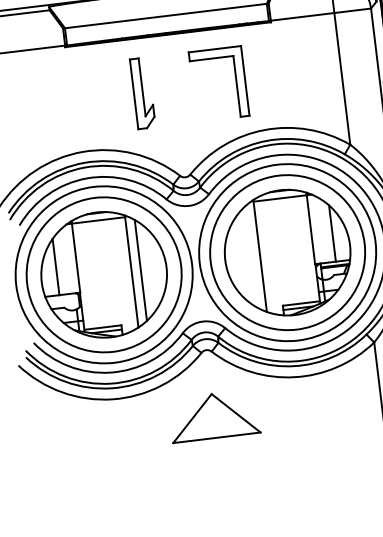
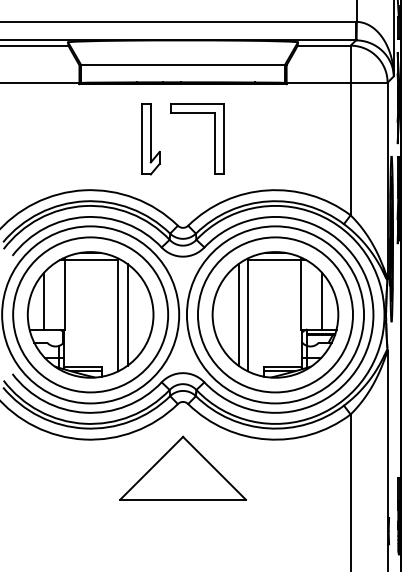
part: (235, 81) -> (214, 138), moved
line: (250, 256) -> (238, 314), added
part: (213, 415) -> (182, 467), size x1.43

